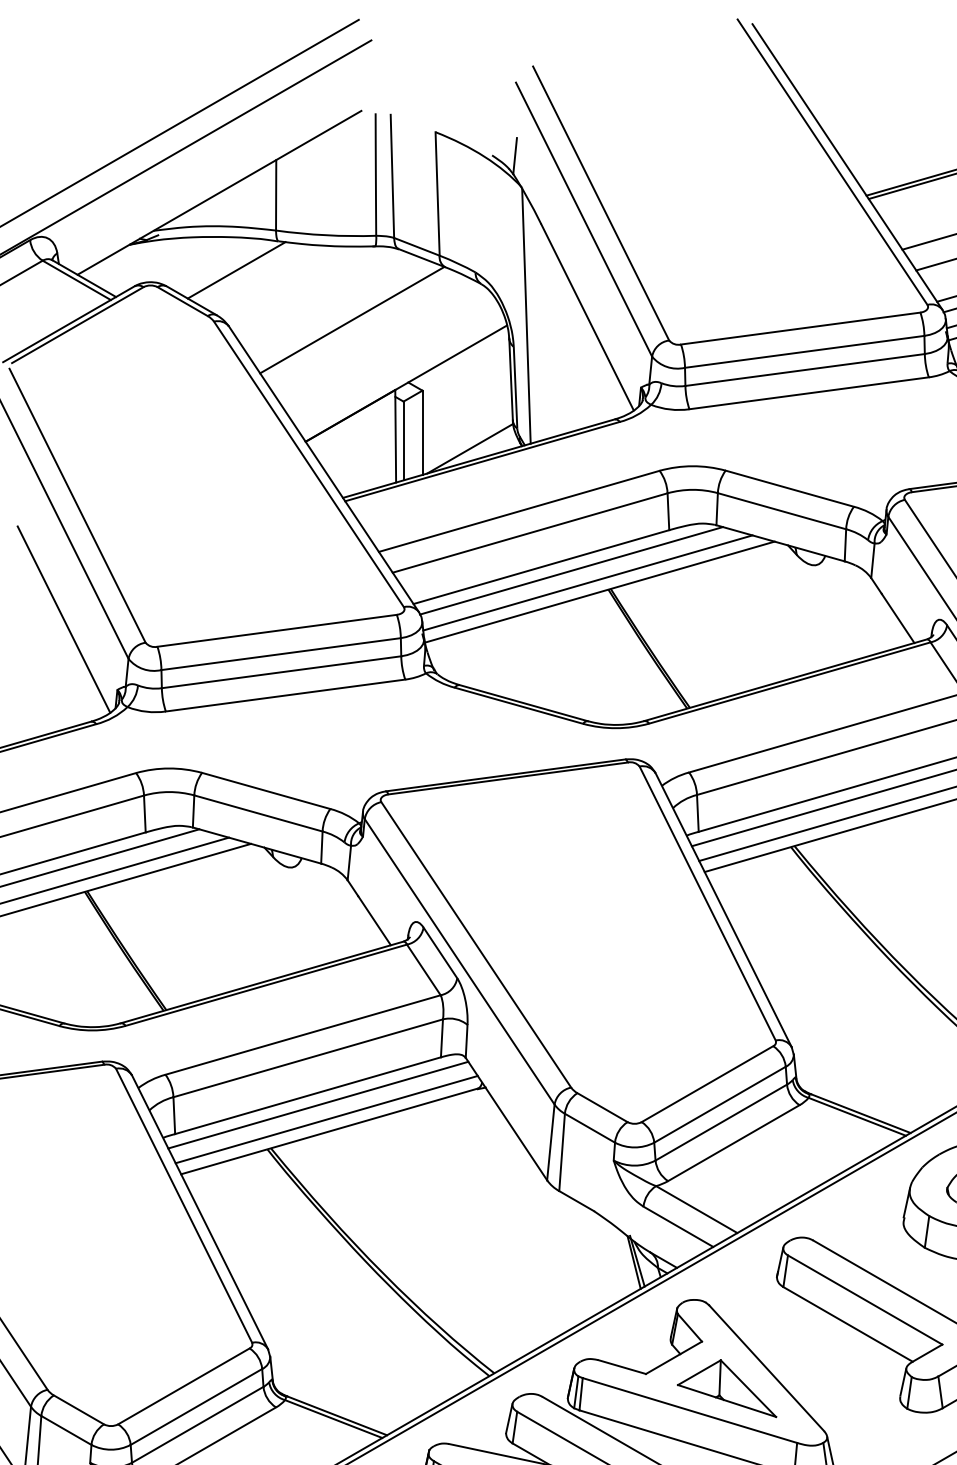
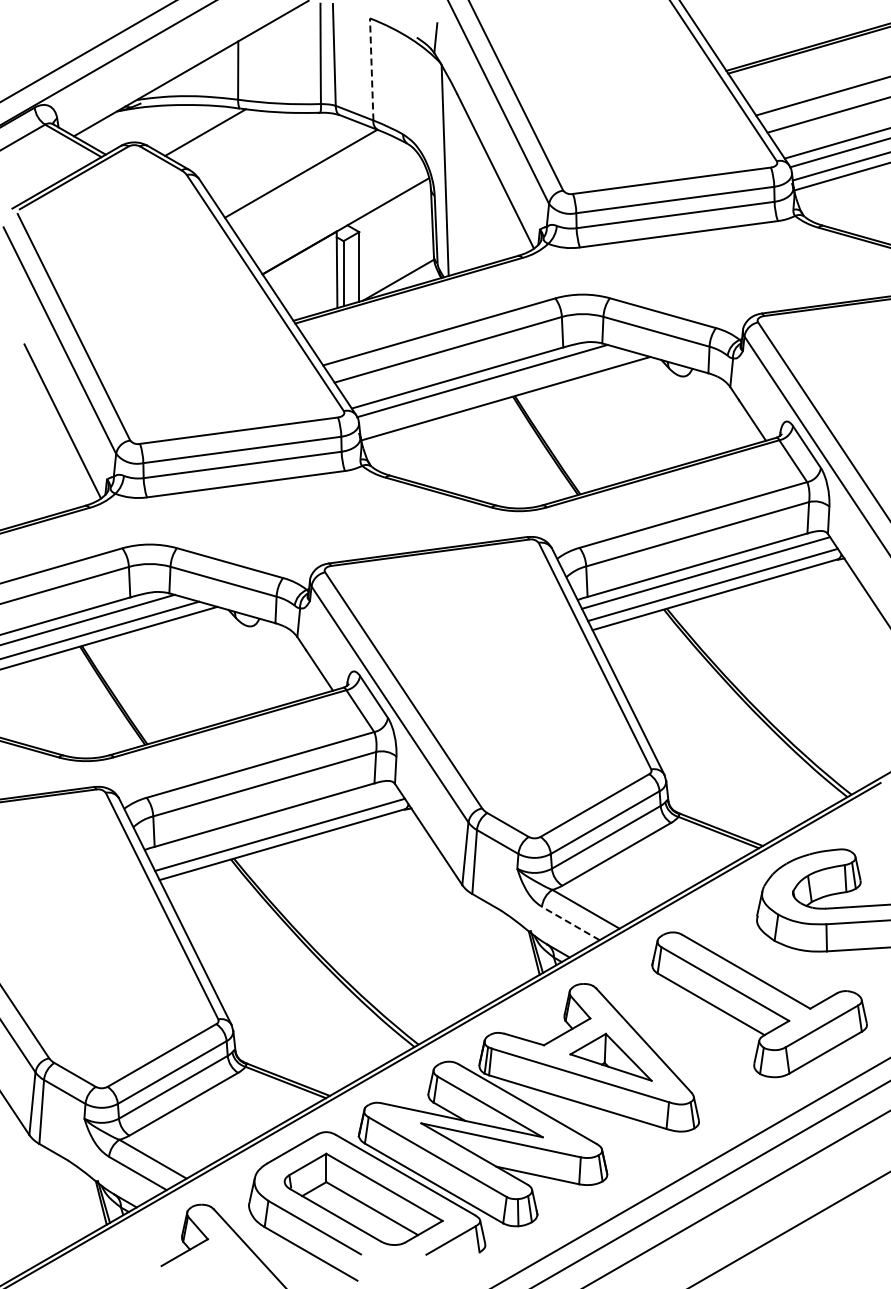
line: (437, 192) -> (371, 68), solid -> dashed
line: (587, 582) -> (495, 390), removed
line: (318, 1104) -> (273, 822), removed
line: (677, 1226) -> (570, 923), solid -> dashed

